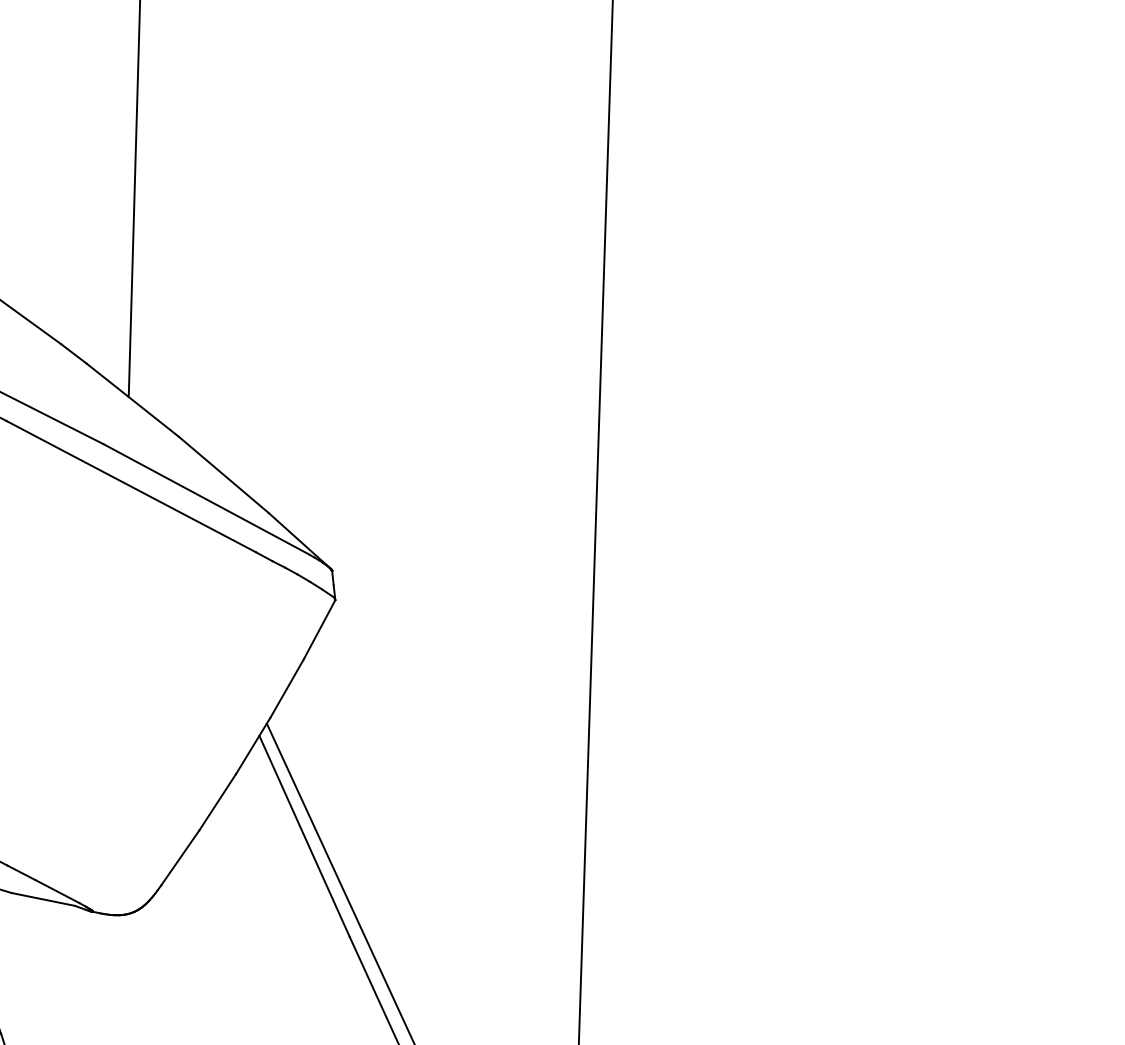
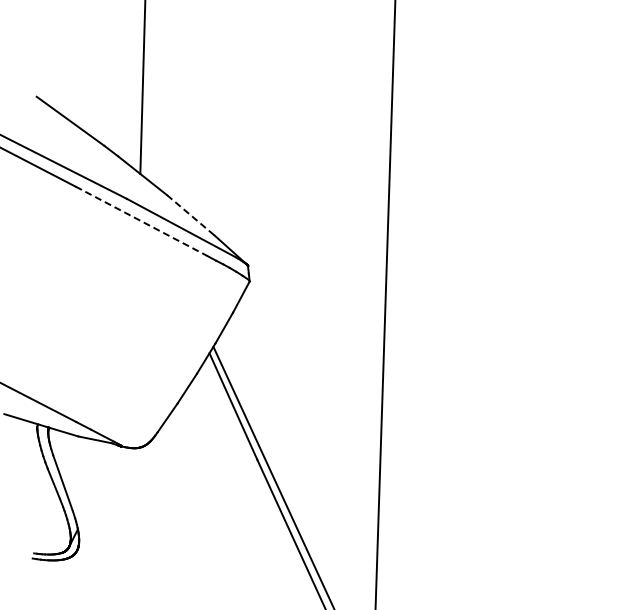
line: (225, 475) -> (191, 215), solid -> dashed
line: (130, 486) -> (141, 221), solid -> dashed

